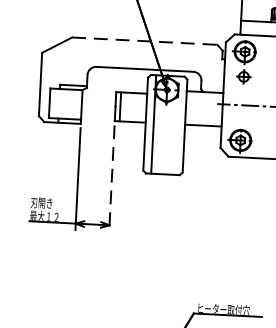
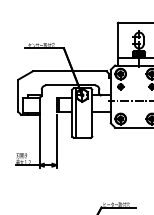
line: (144, 41) -> (69, 71), dashed -> solid
line: (111, 178) -> (56, 141), dashed -> solid

